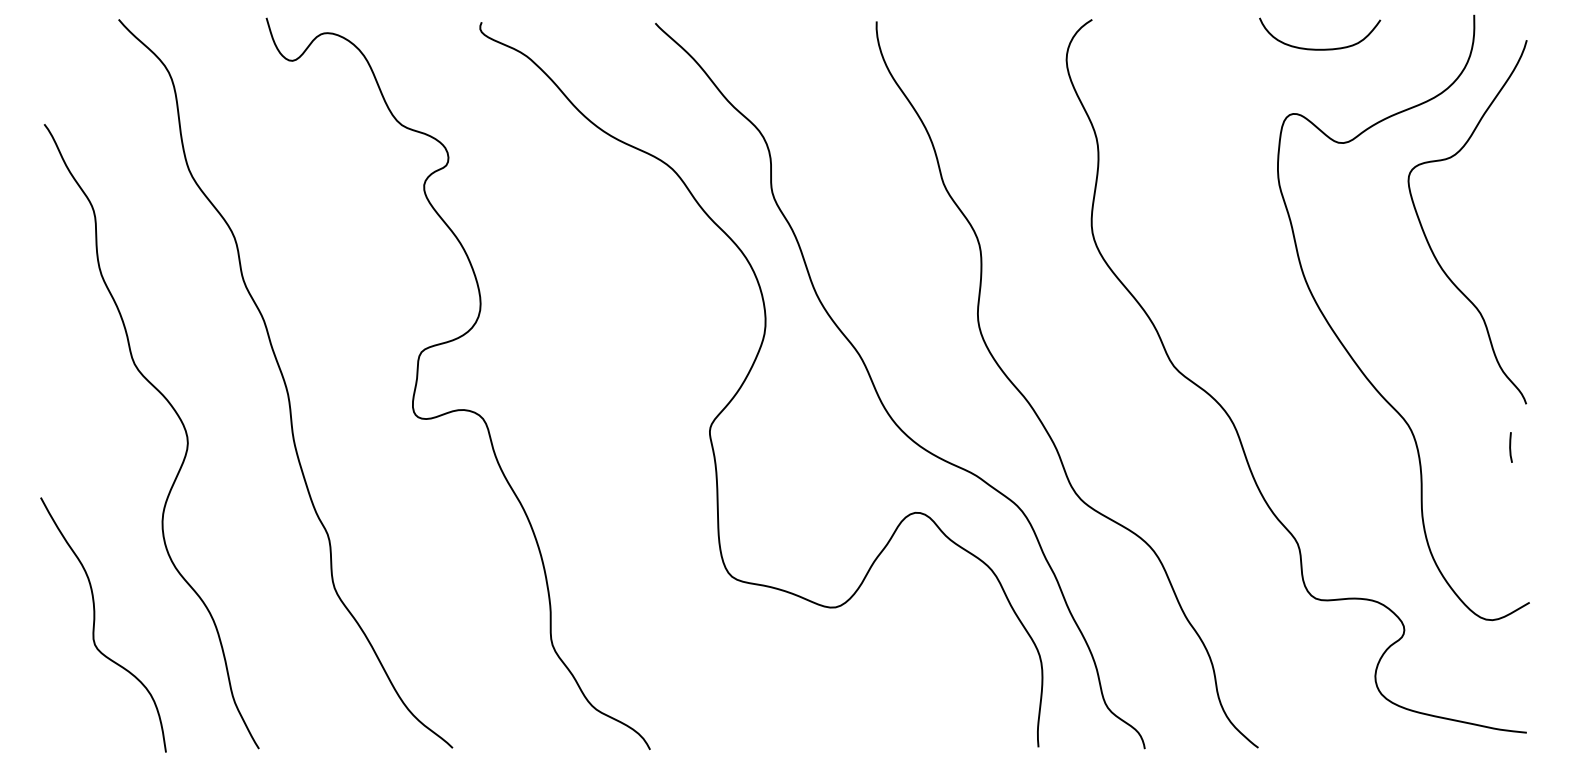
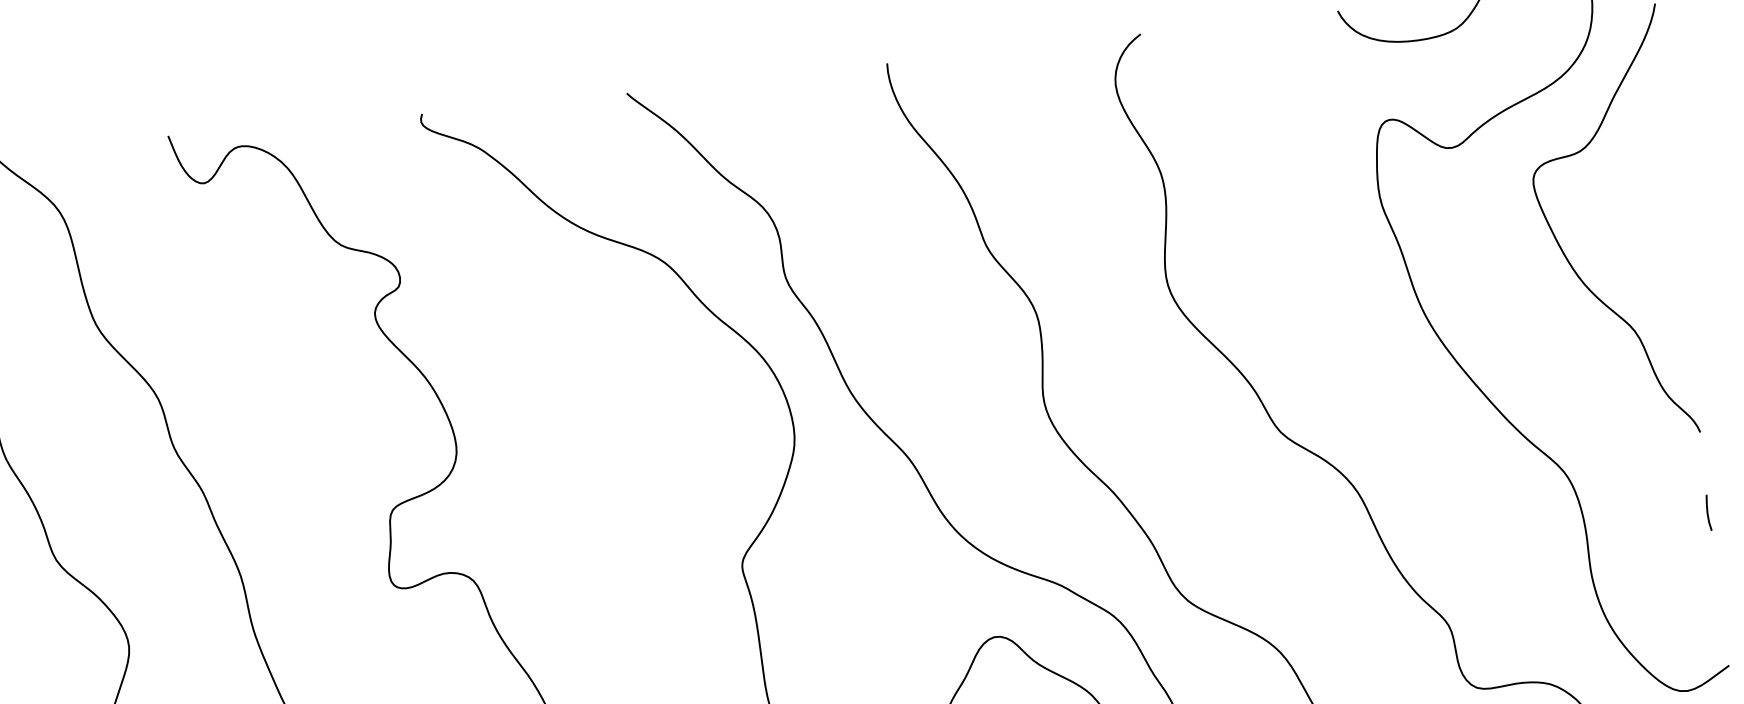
line: (1510, 447) -> (1707, 512), moved

